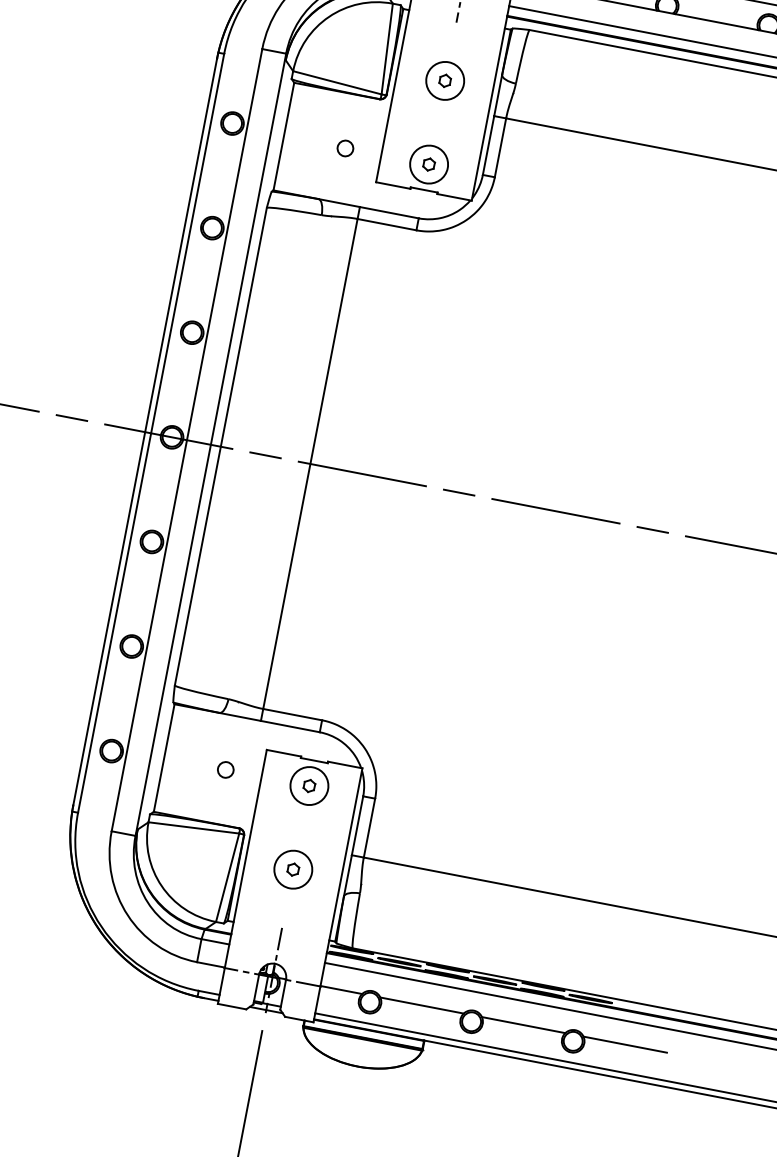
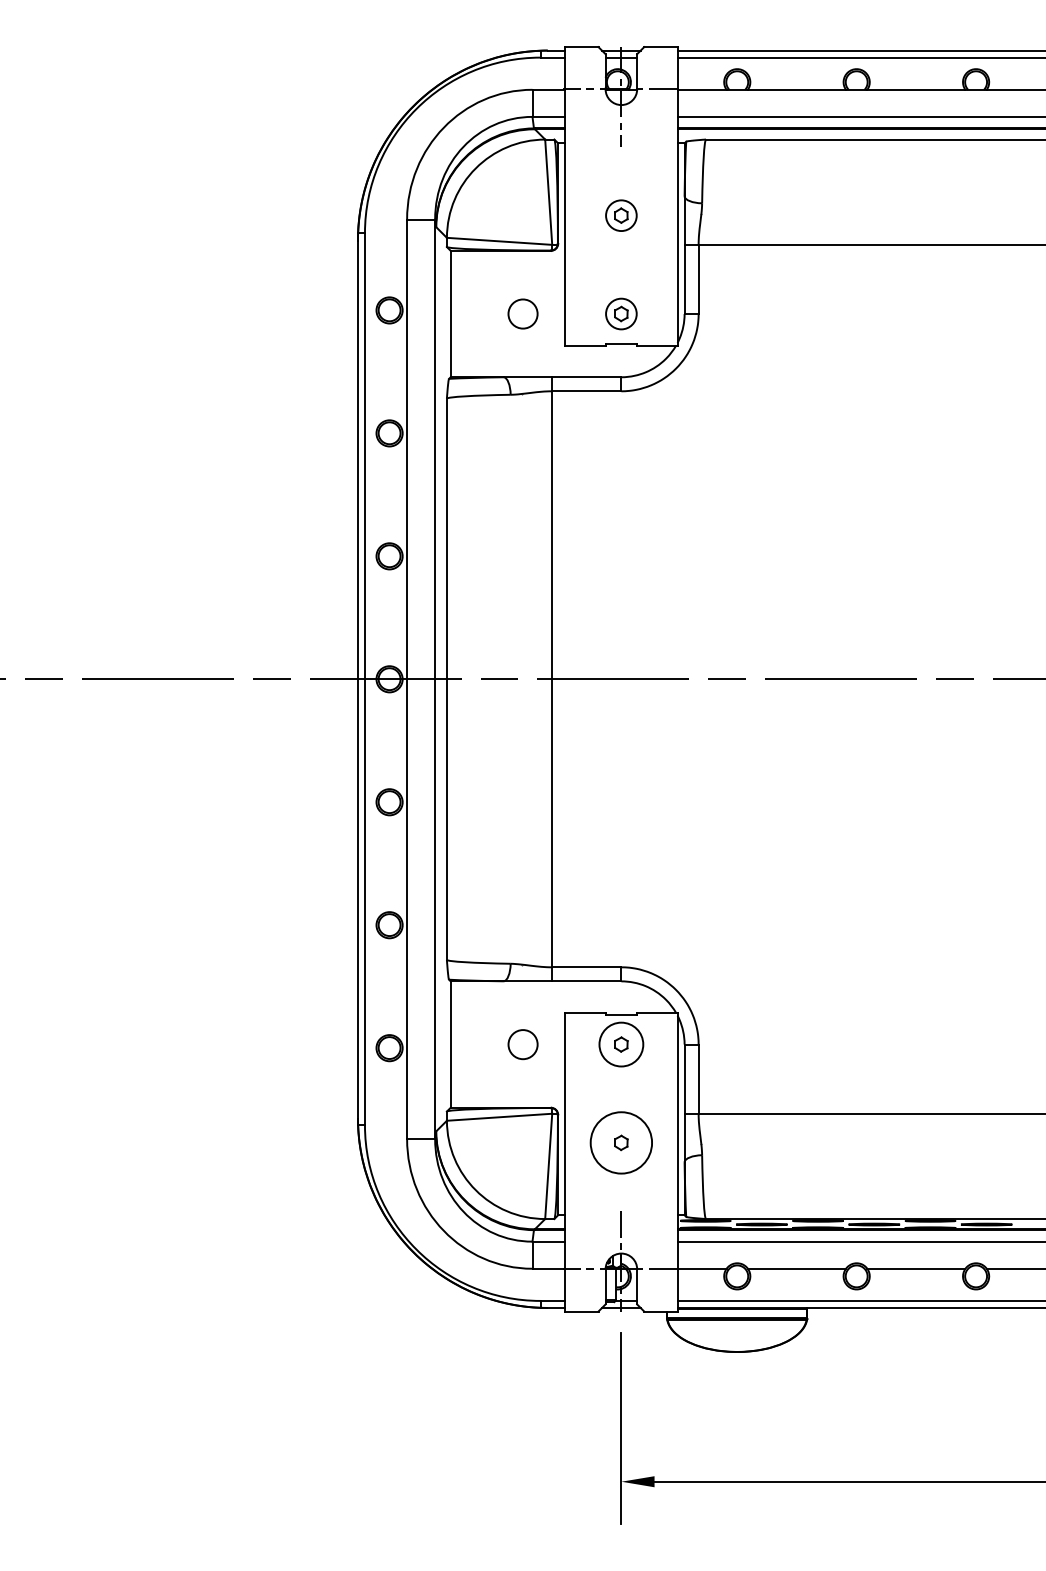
circle: (445, 80) -> (621, 215), size x0.7
circle: (345, 147) -> (522, 313), size x1.6
circle: (429, 164) -> (621, 313), size x0.7
circle: (225, 769) -> (522, 1044), size x1.6
circle: (293, 869) -> (621, 1142), size x1.4

